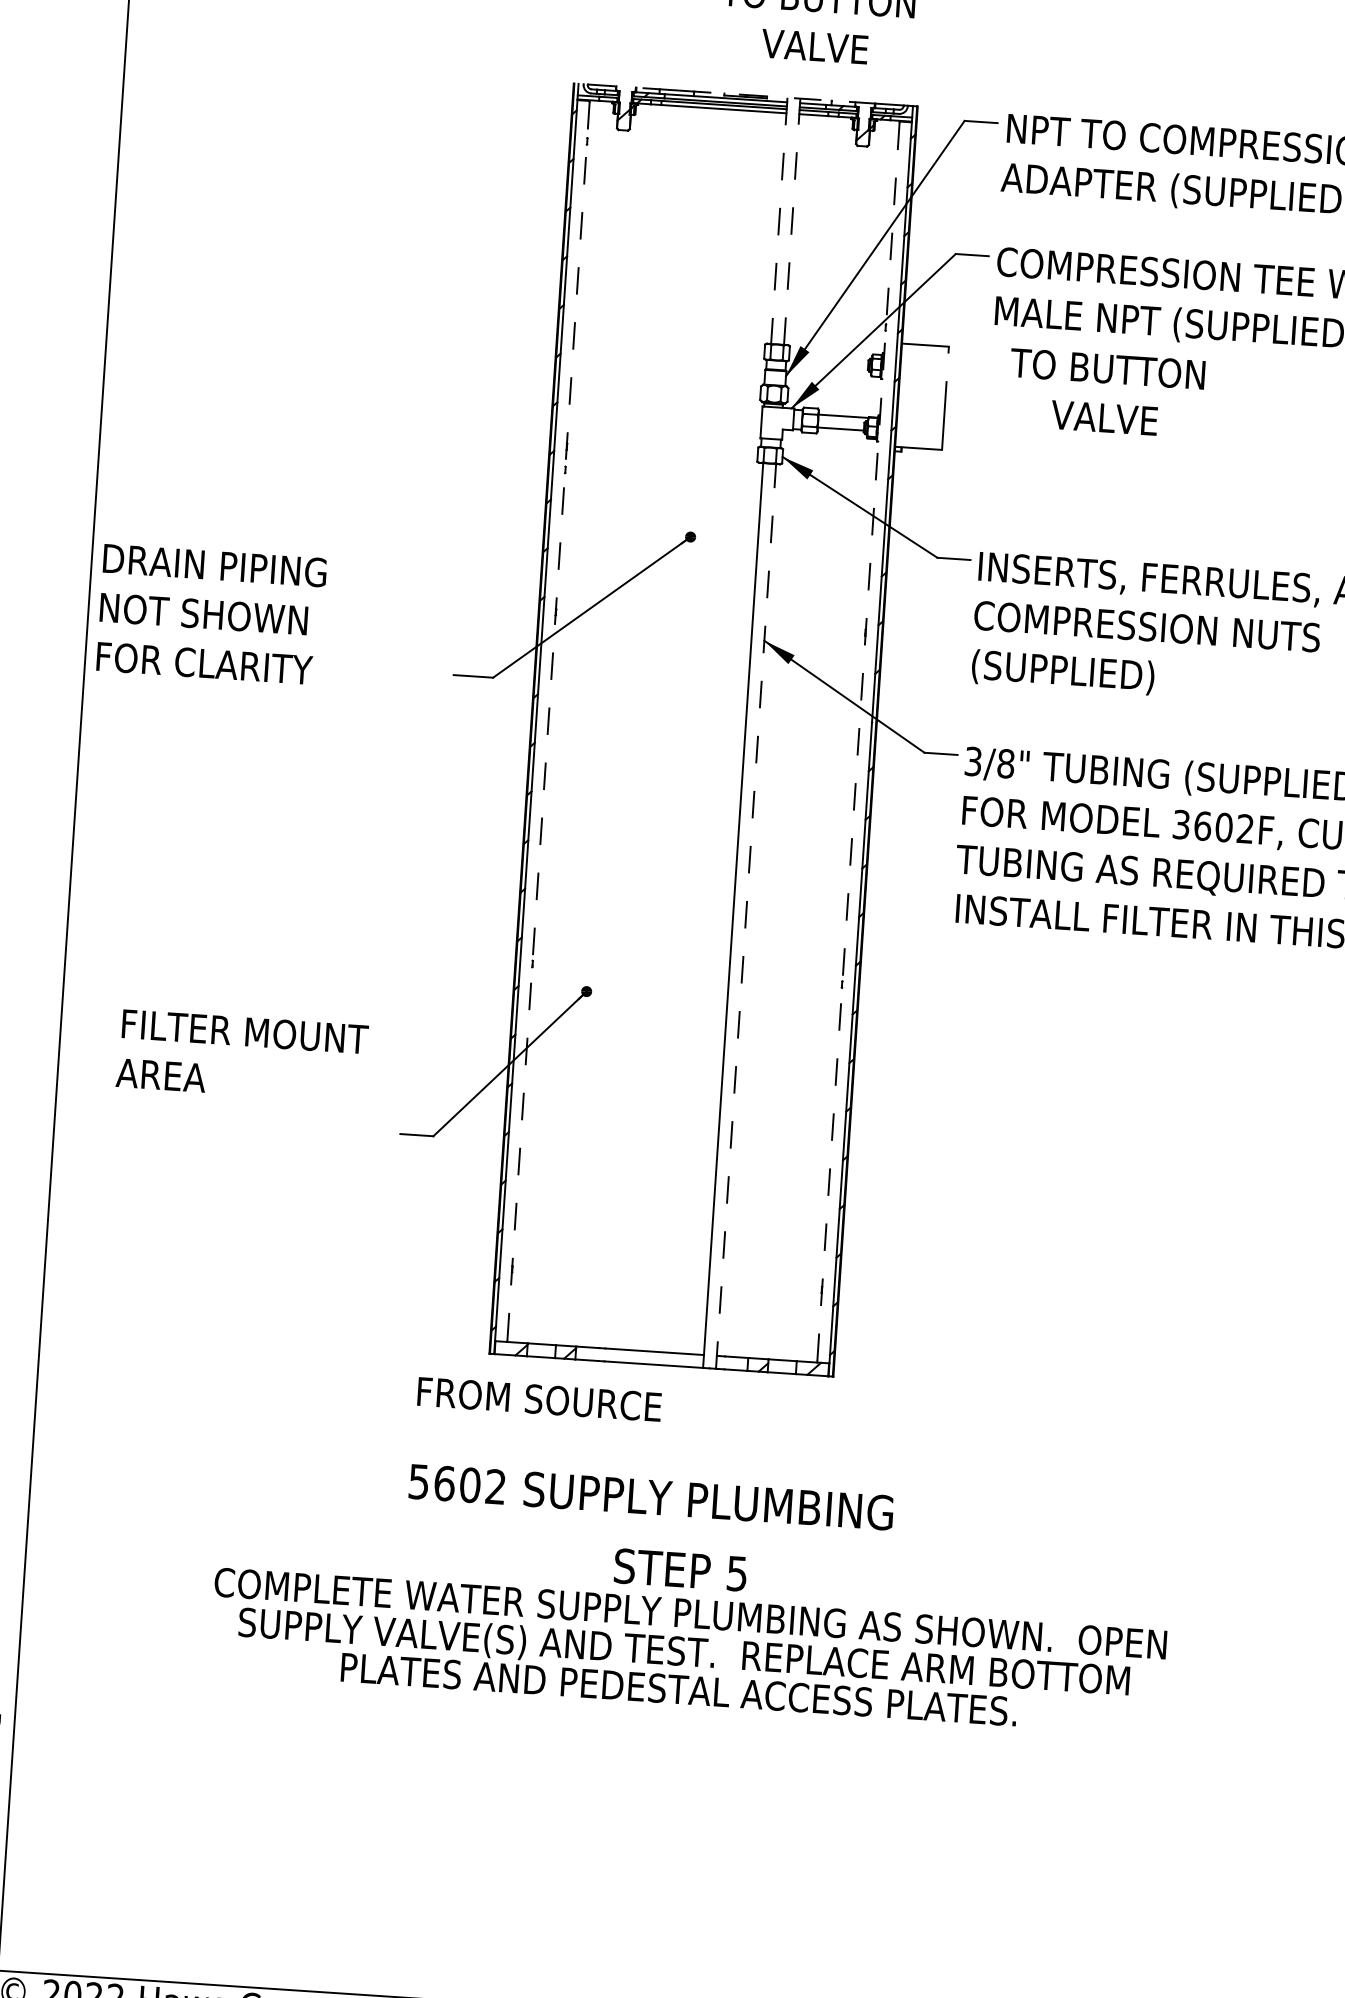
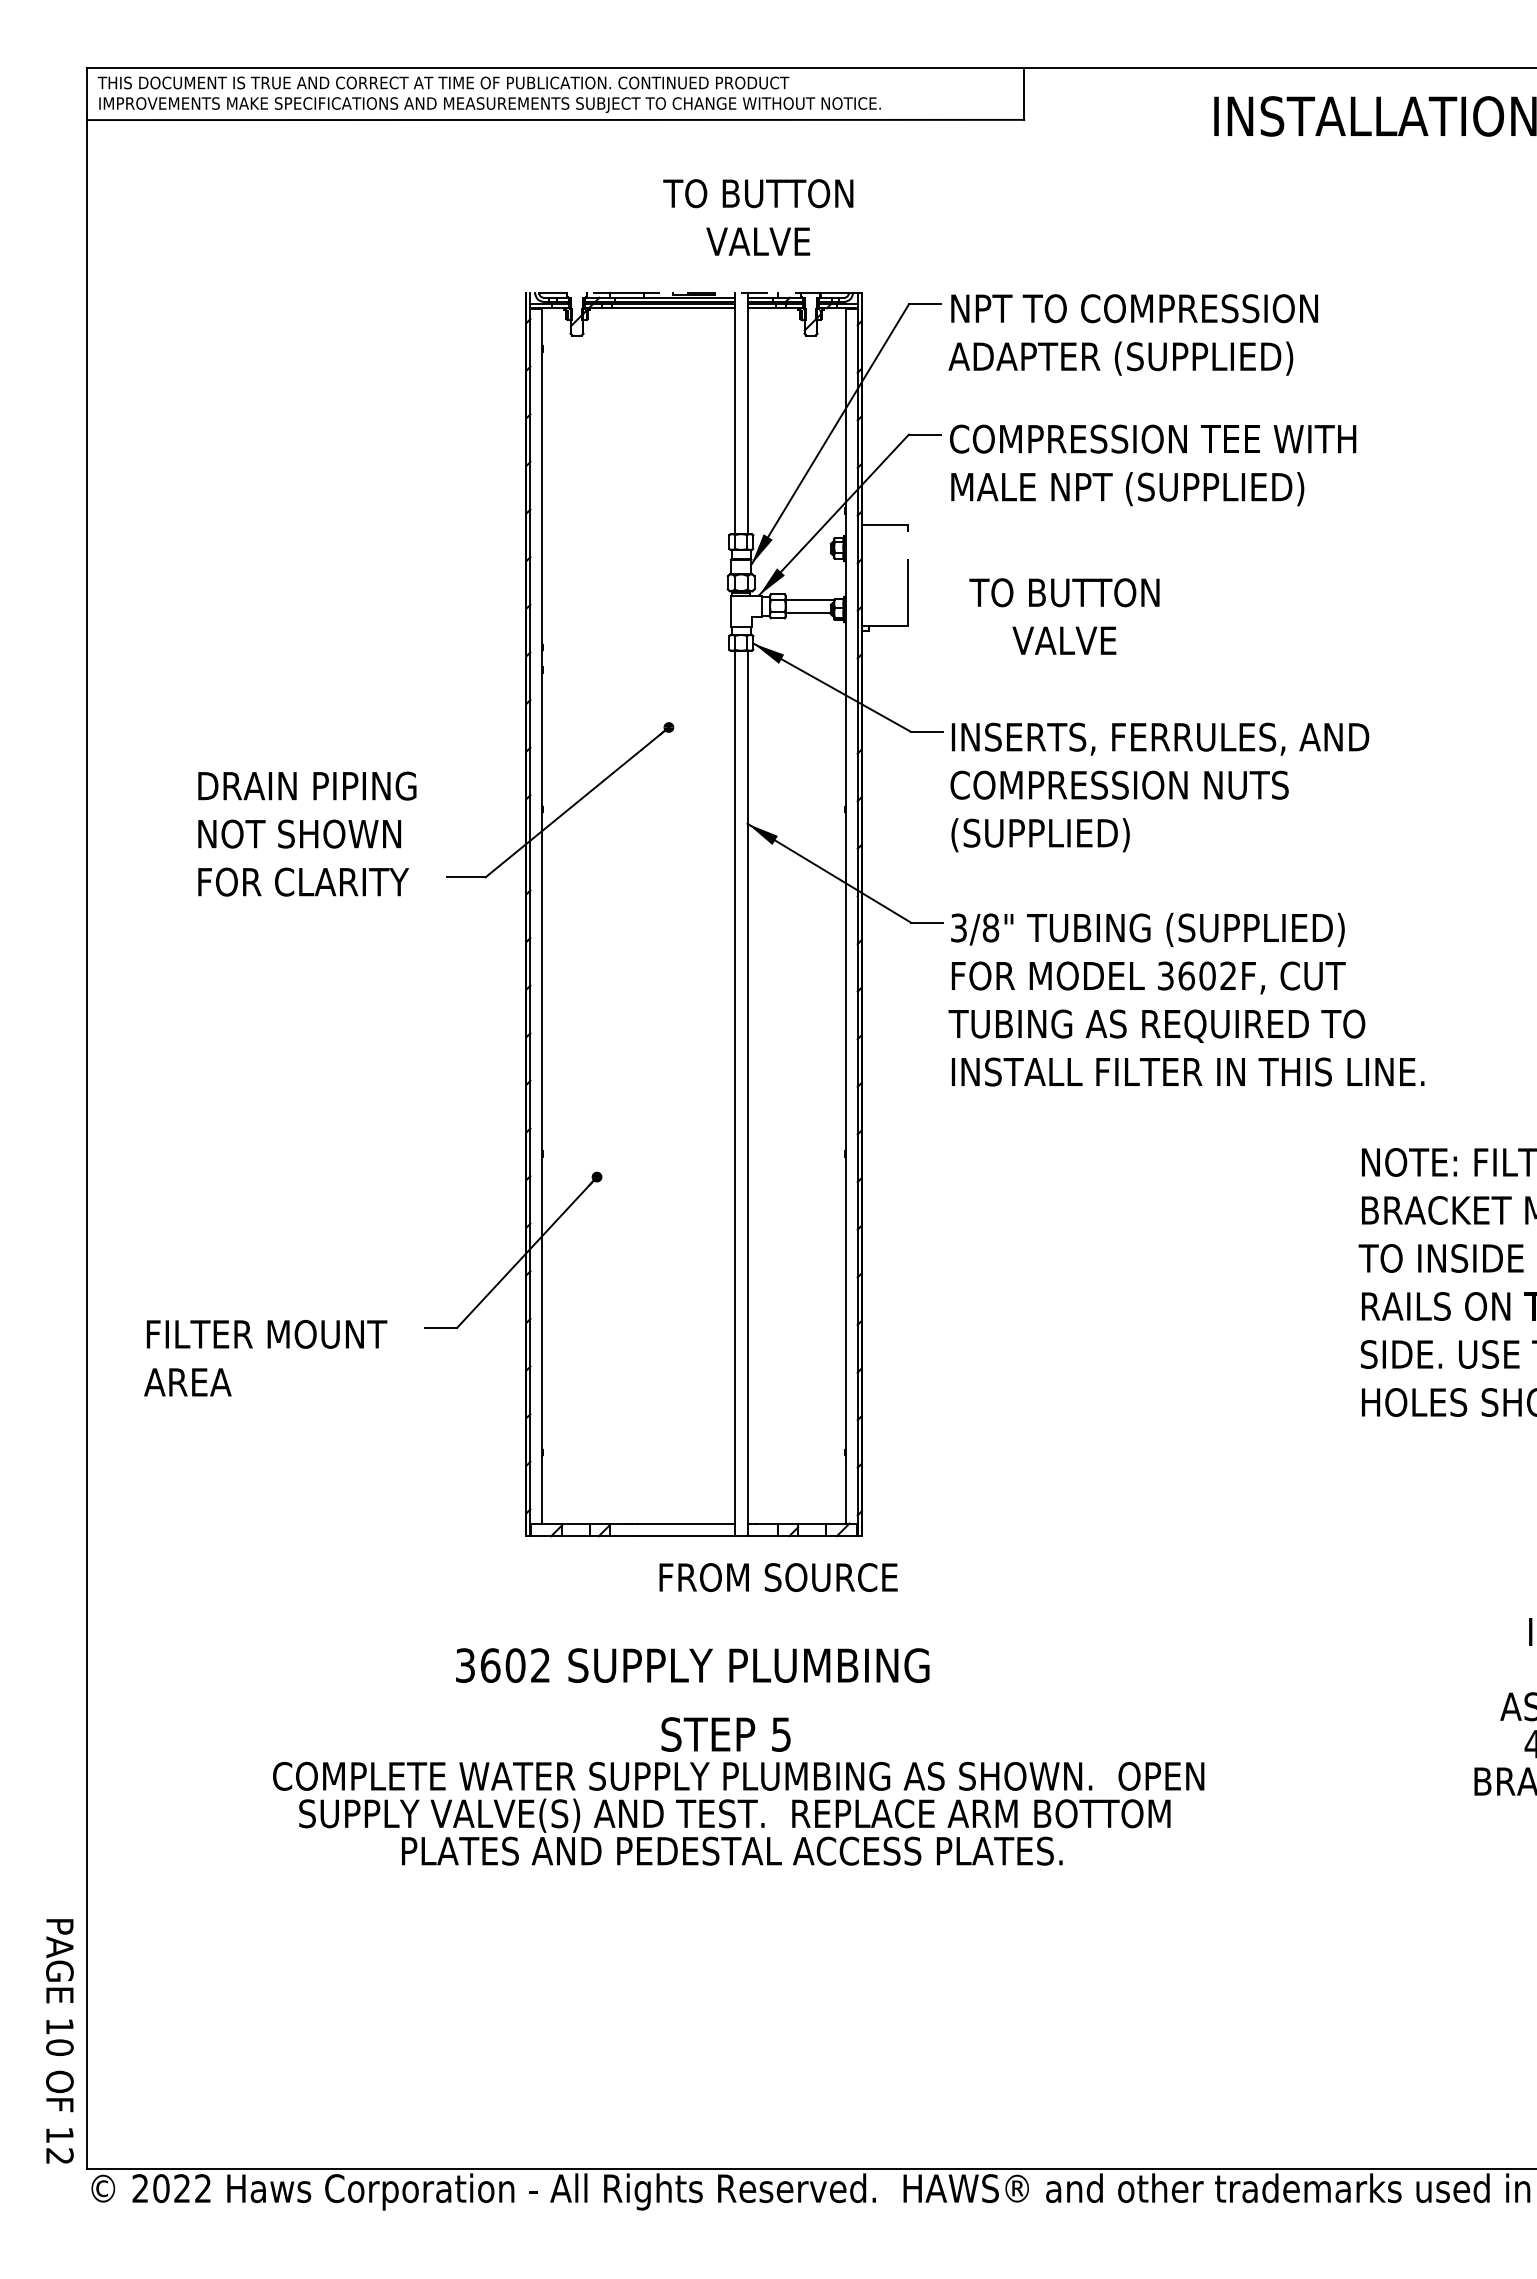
line: (778, 221) -> (734, 414), dashed -> solid
line: (792, 221) -> (747, 413), dashed -> solid
text: (1106, 393) -> (1064, 616), moved
text: (211, 614) -> (307, 833), moved
line: (548, 721) -> (542, 916), dashed -> solid
line: (858, 742) -> (845, 916), dashed -> solid
line: (746, 916) -> (747, 1093), dashed -> solid
text: (242, 1056) -> (265, 1358), moved
text: (539, 1399) -> (778, 1577), moved
text: (419, 1481) -> (465, 1665), 5602 -> 3602

